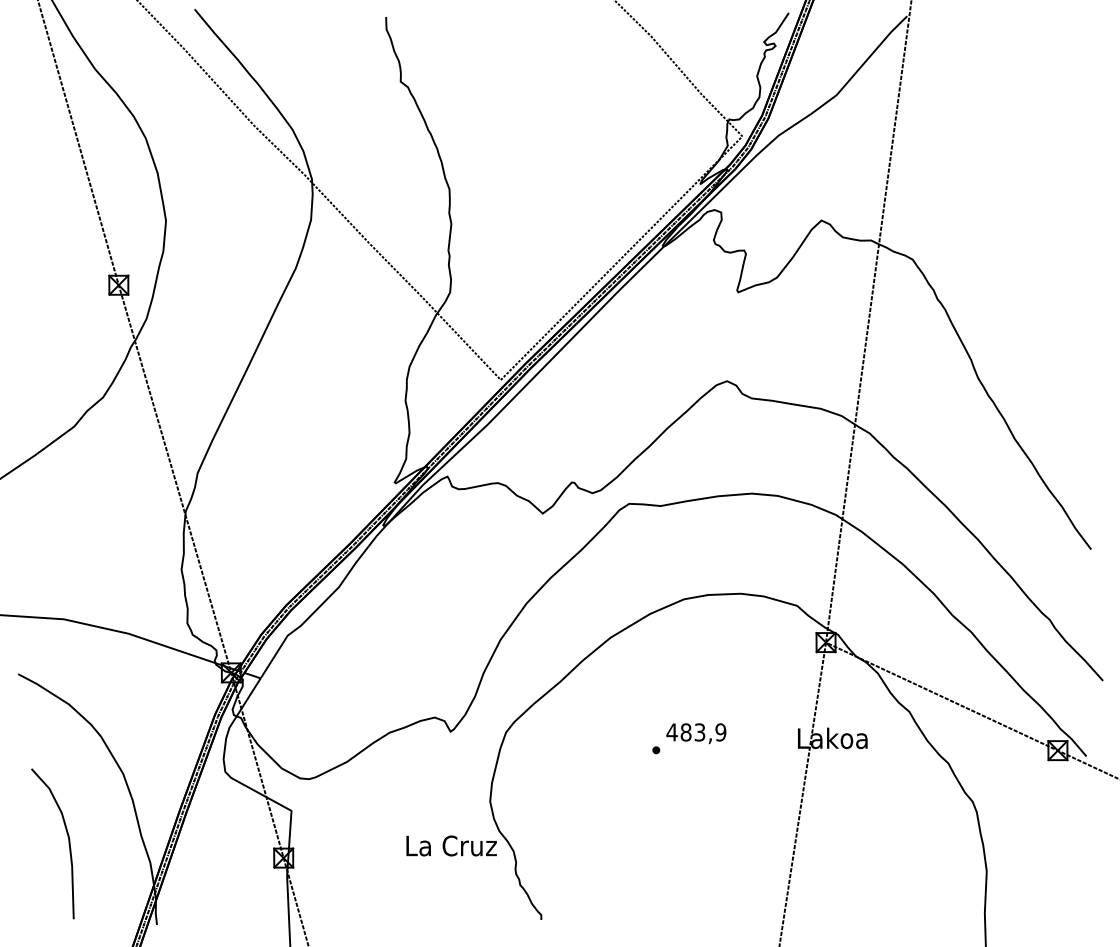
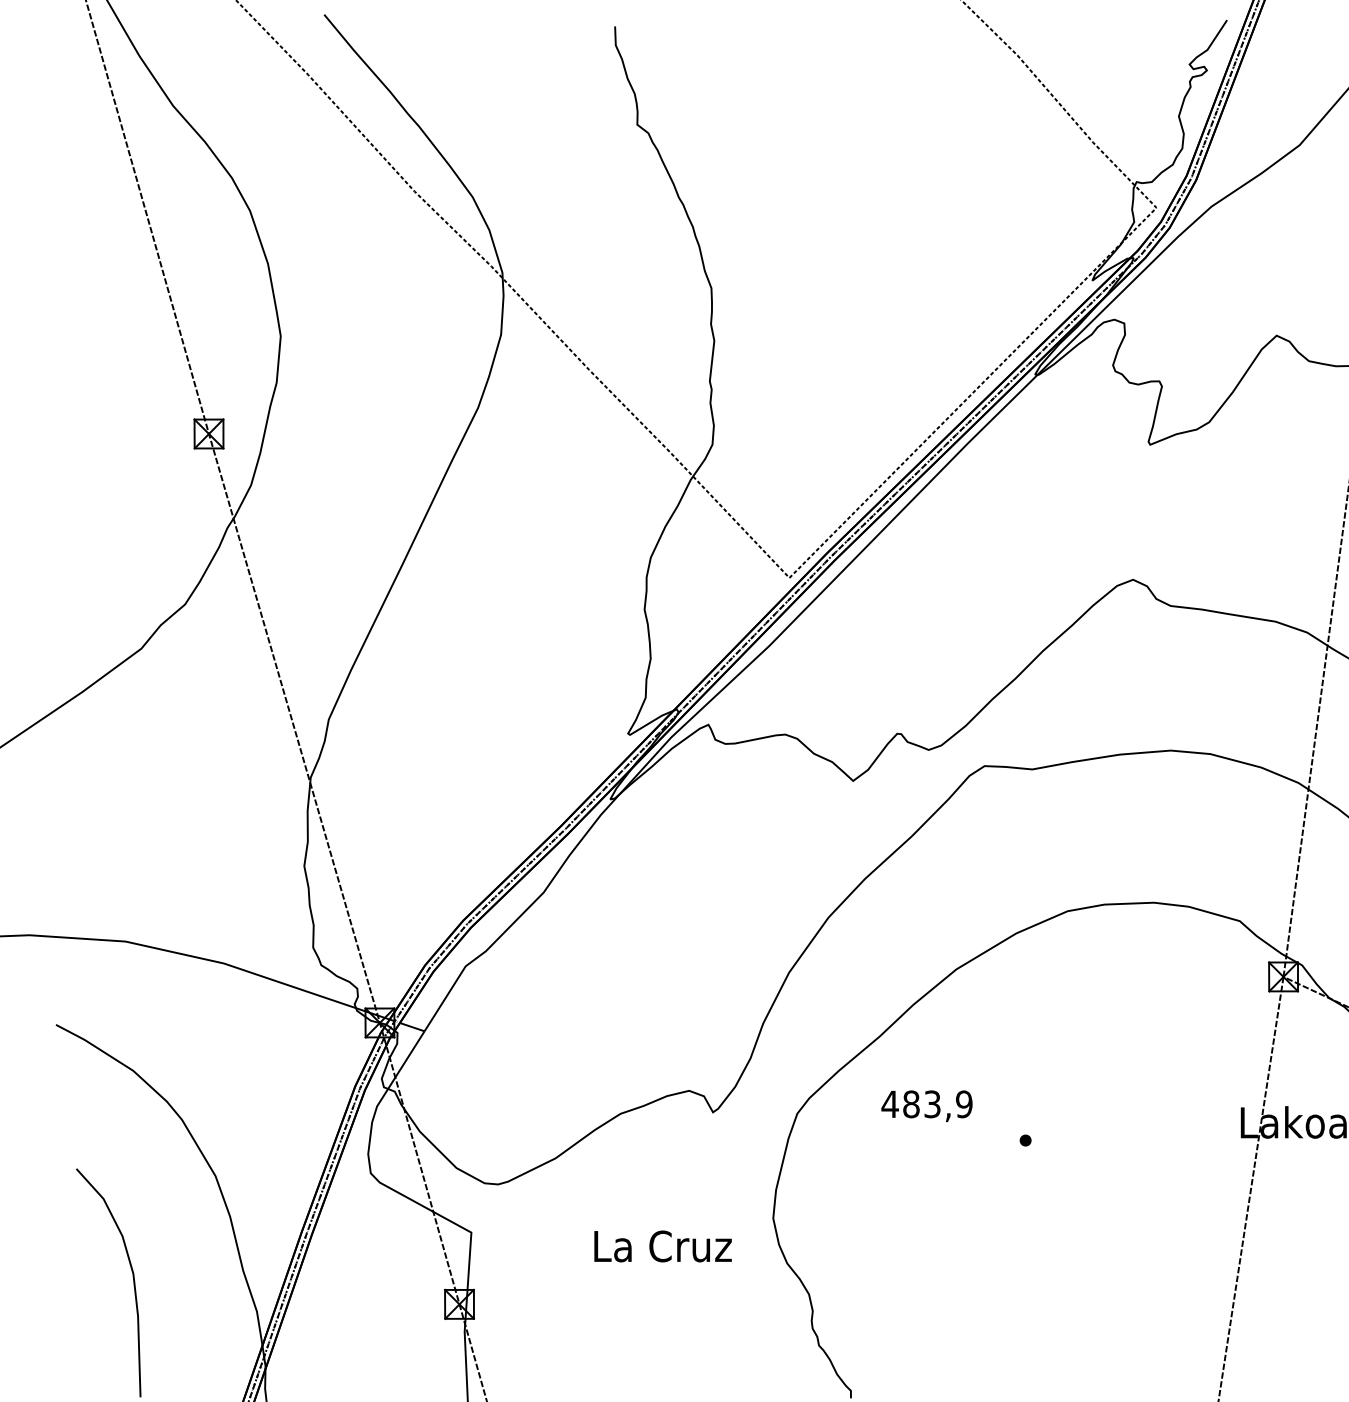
text: (696, 733) -> (927, 1105), moved
text: (451, 845) -> (662, 1245), moved

